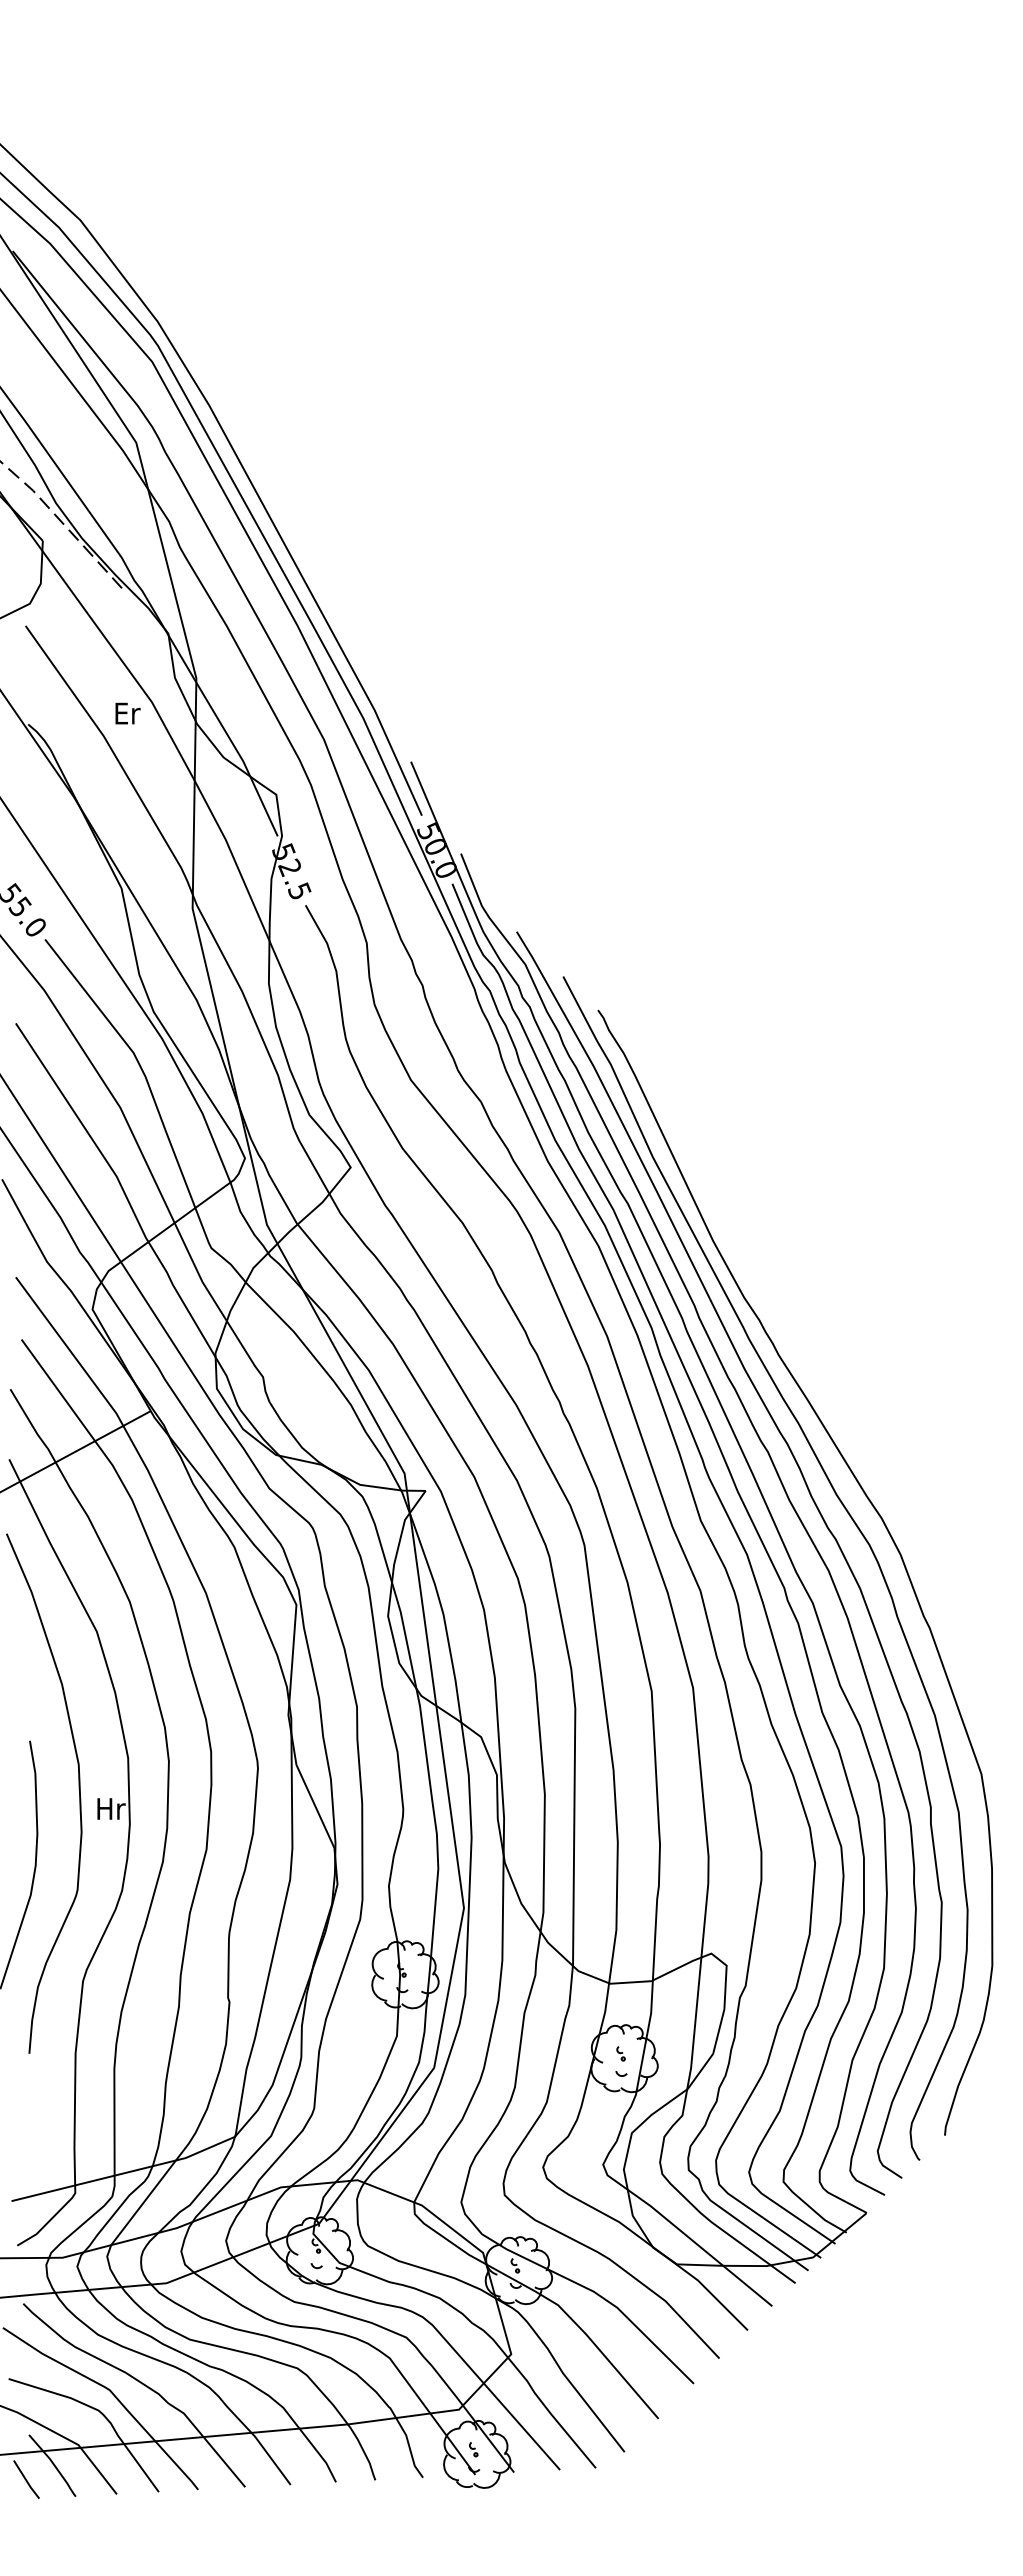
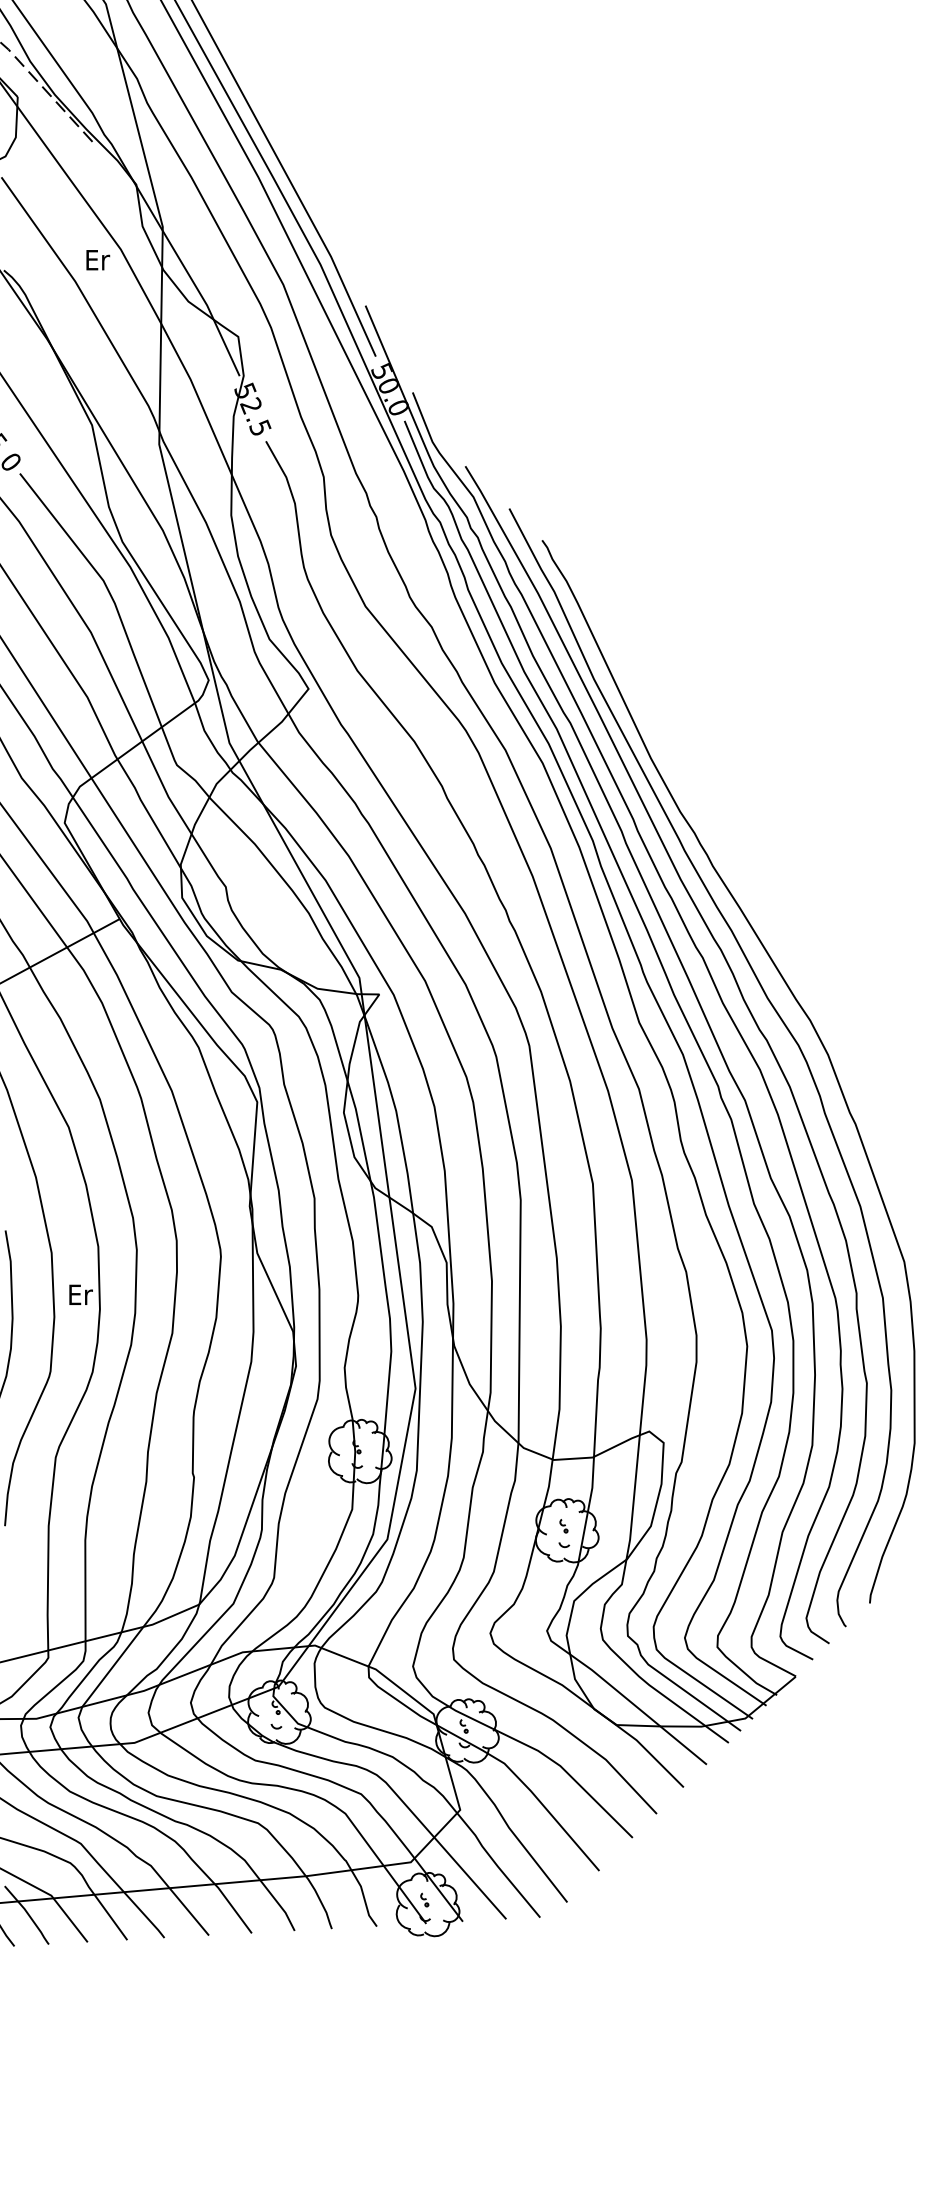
text: (112, 1808) -> (83, 1294), Hr -> Er

